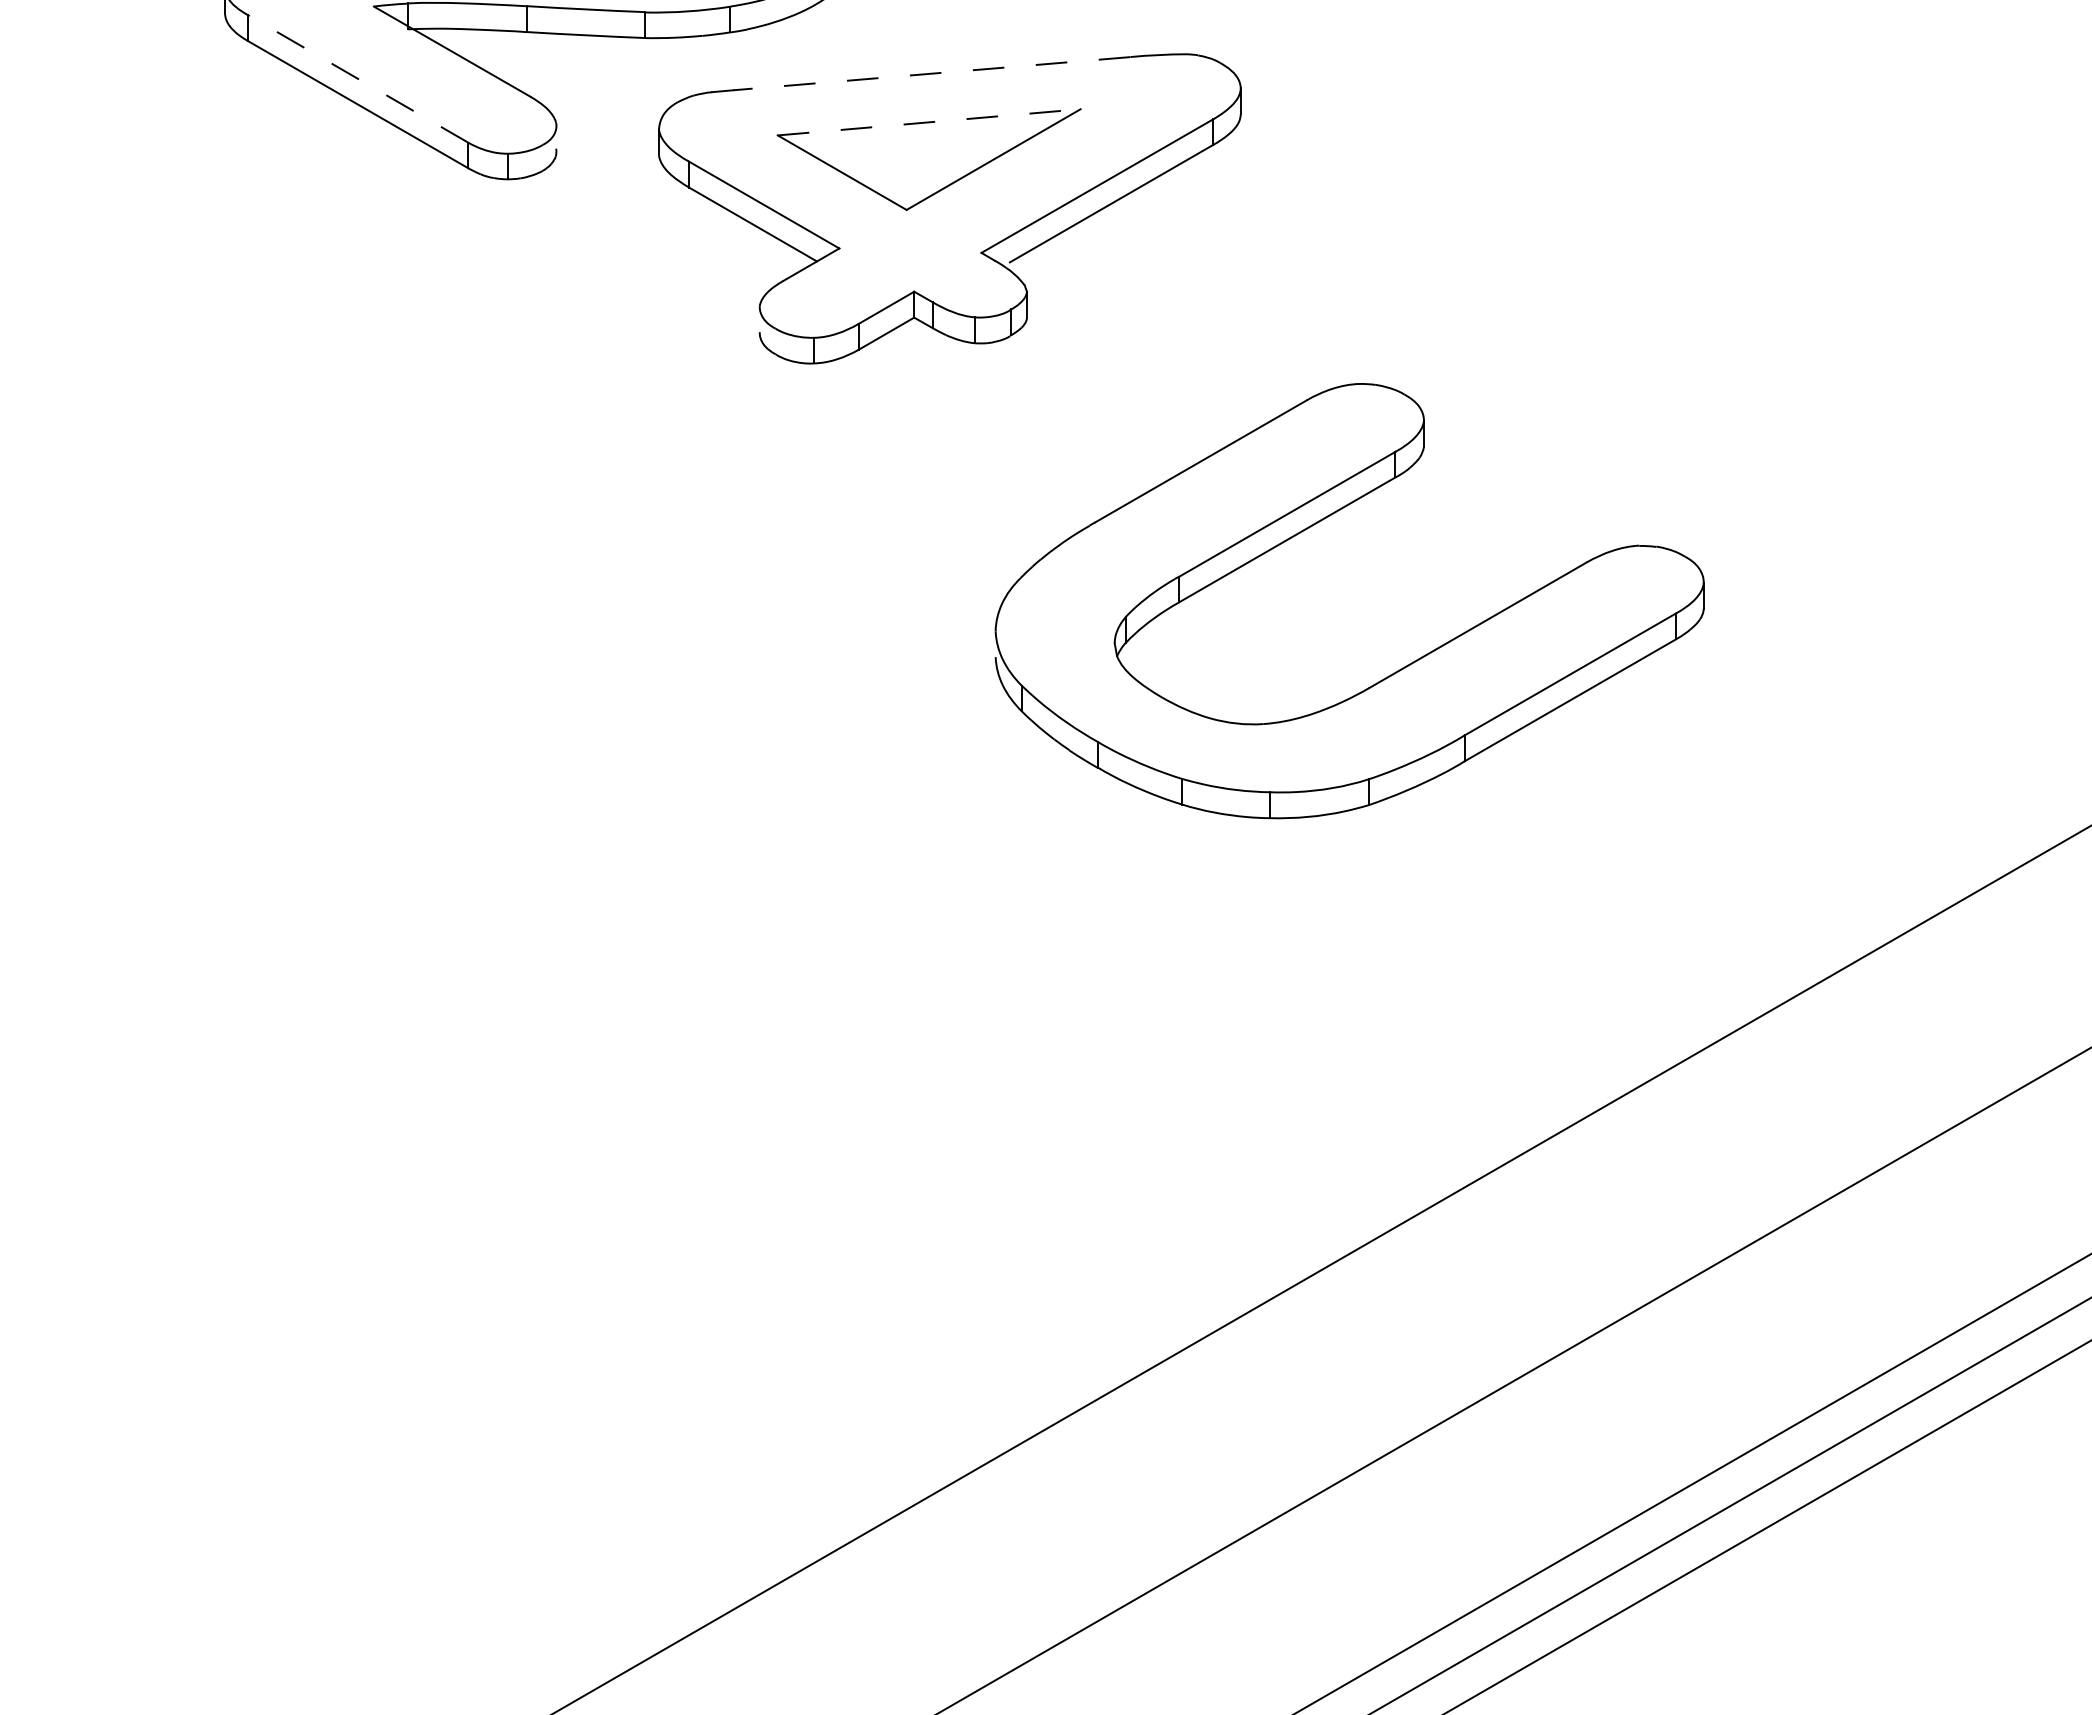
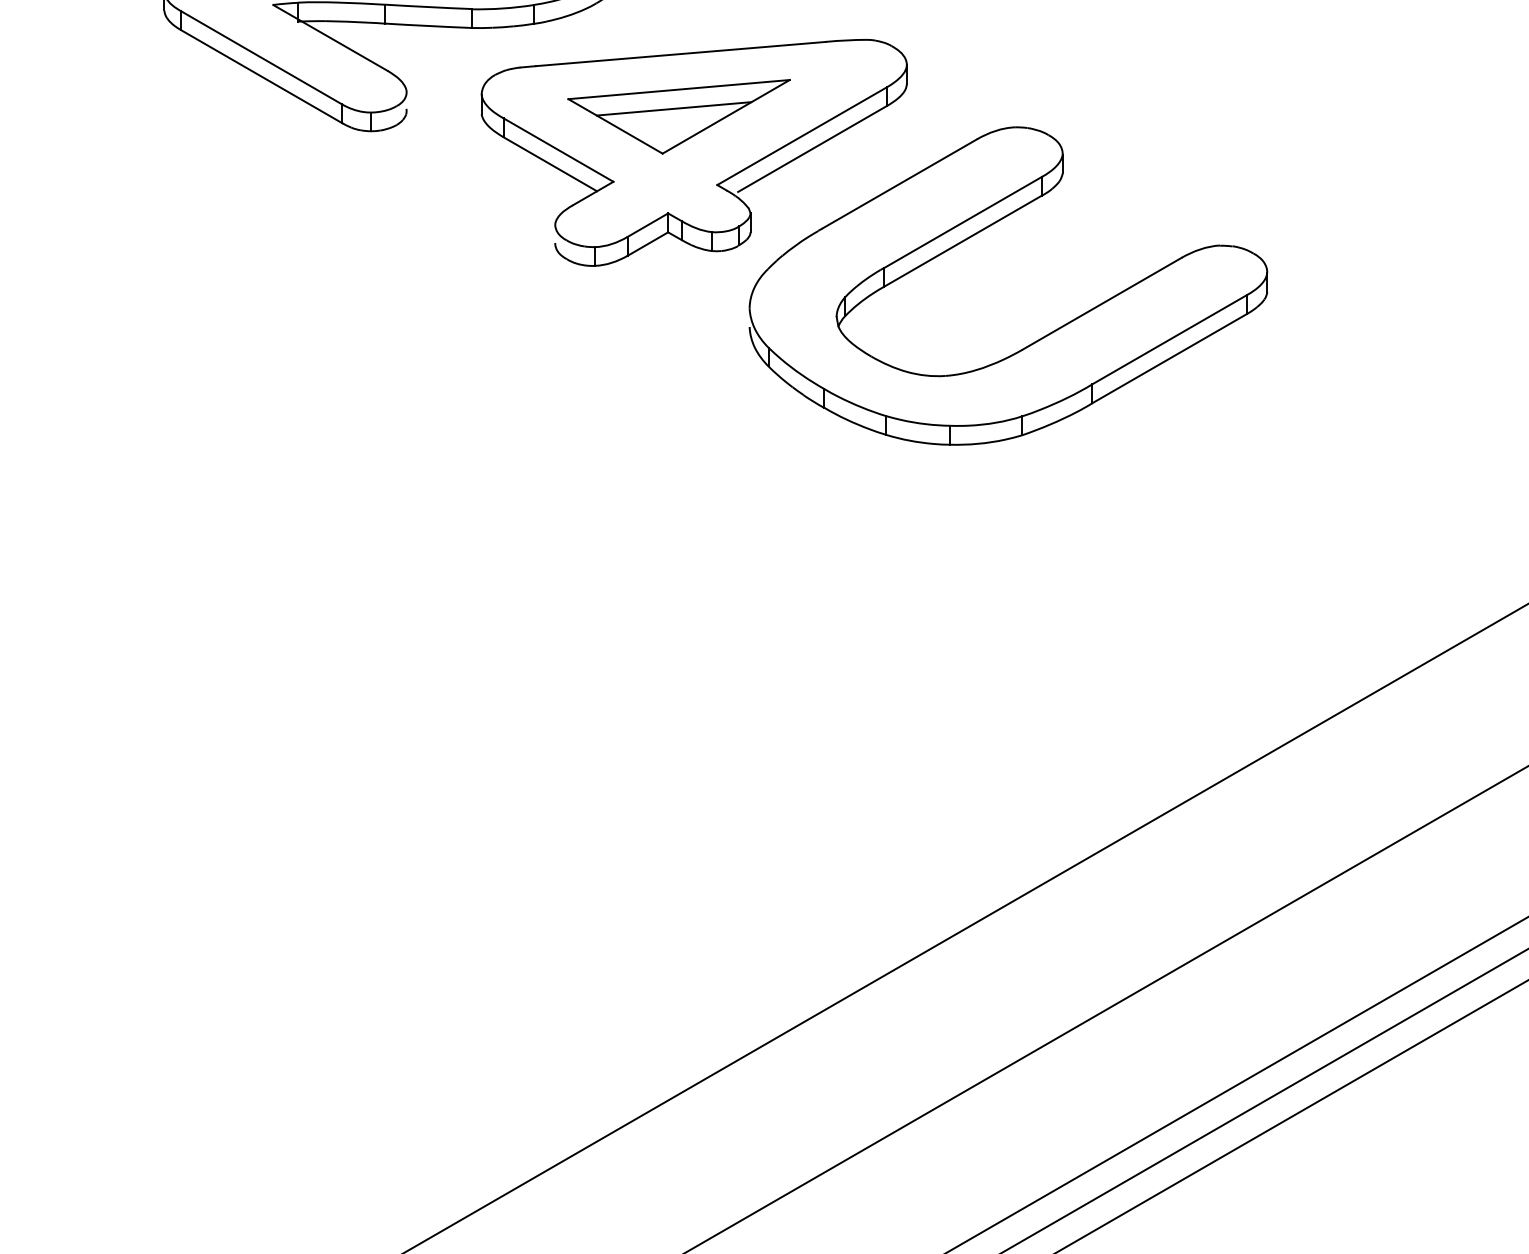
line: (931, 73) -> (680, 53), dashed -> solid
line: (357, 78) -> (261, 57), dashed -> solid
line: (929, 122) -> (679, 89), dashed -> solid
line: (921, 148) -> (673, 108), added
part: (1304, 531) -> (975, 235), moved

